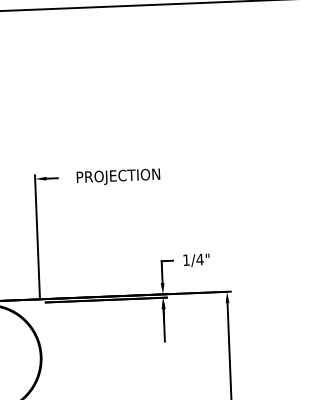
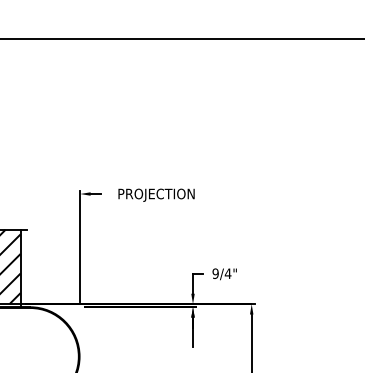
text: (186, 259) -> (215, 273), 1/4" -> 9/4"

